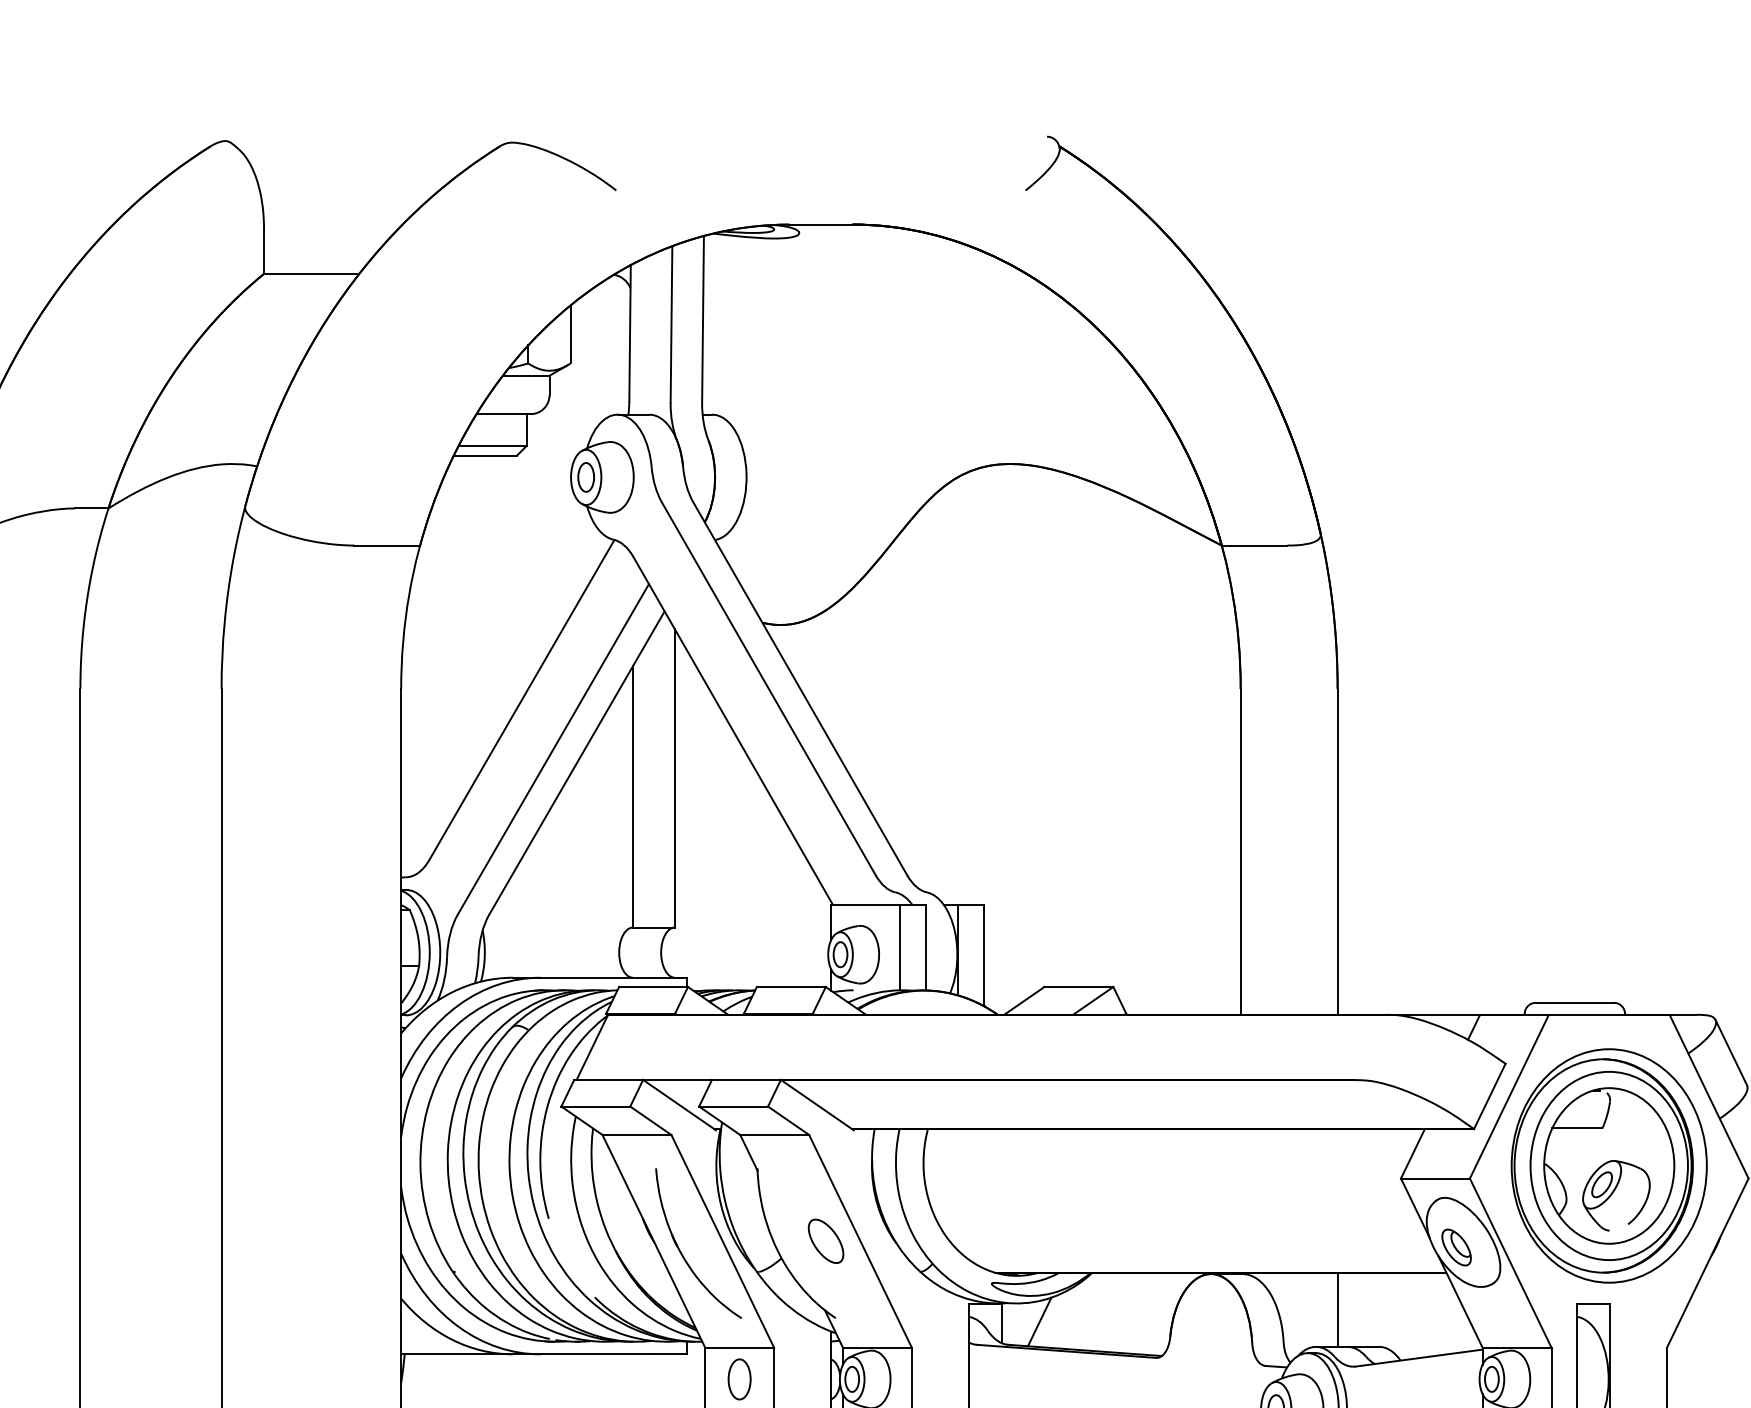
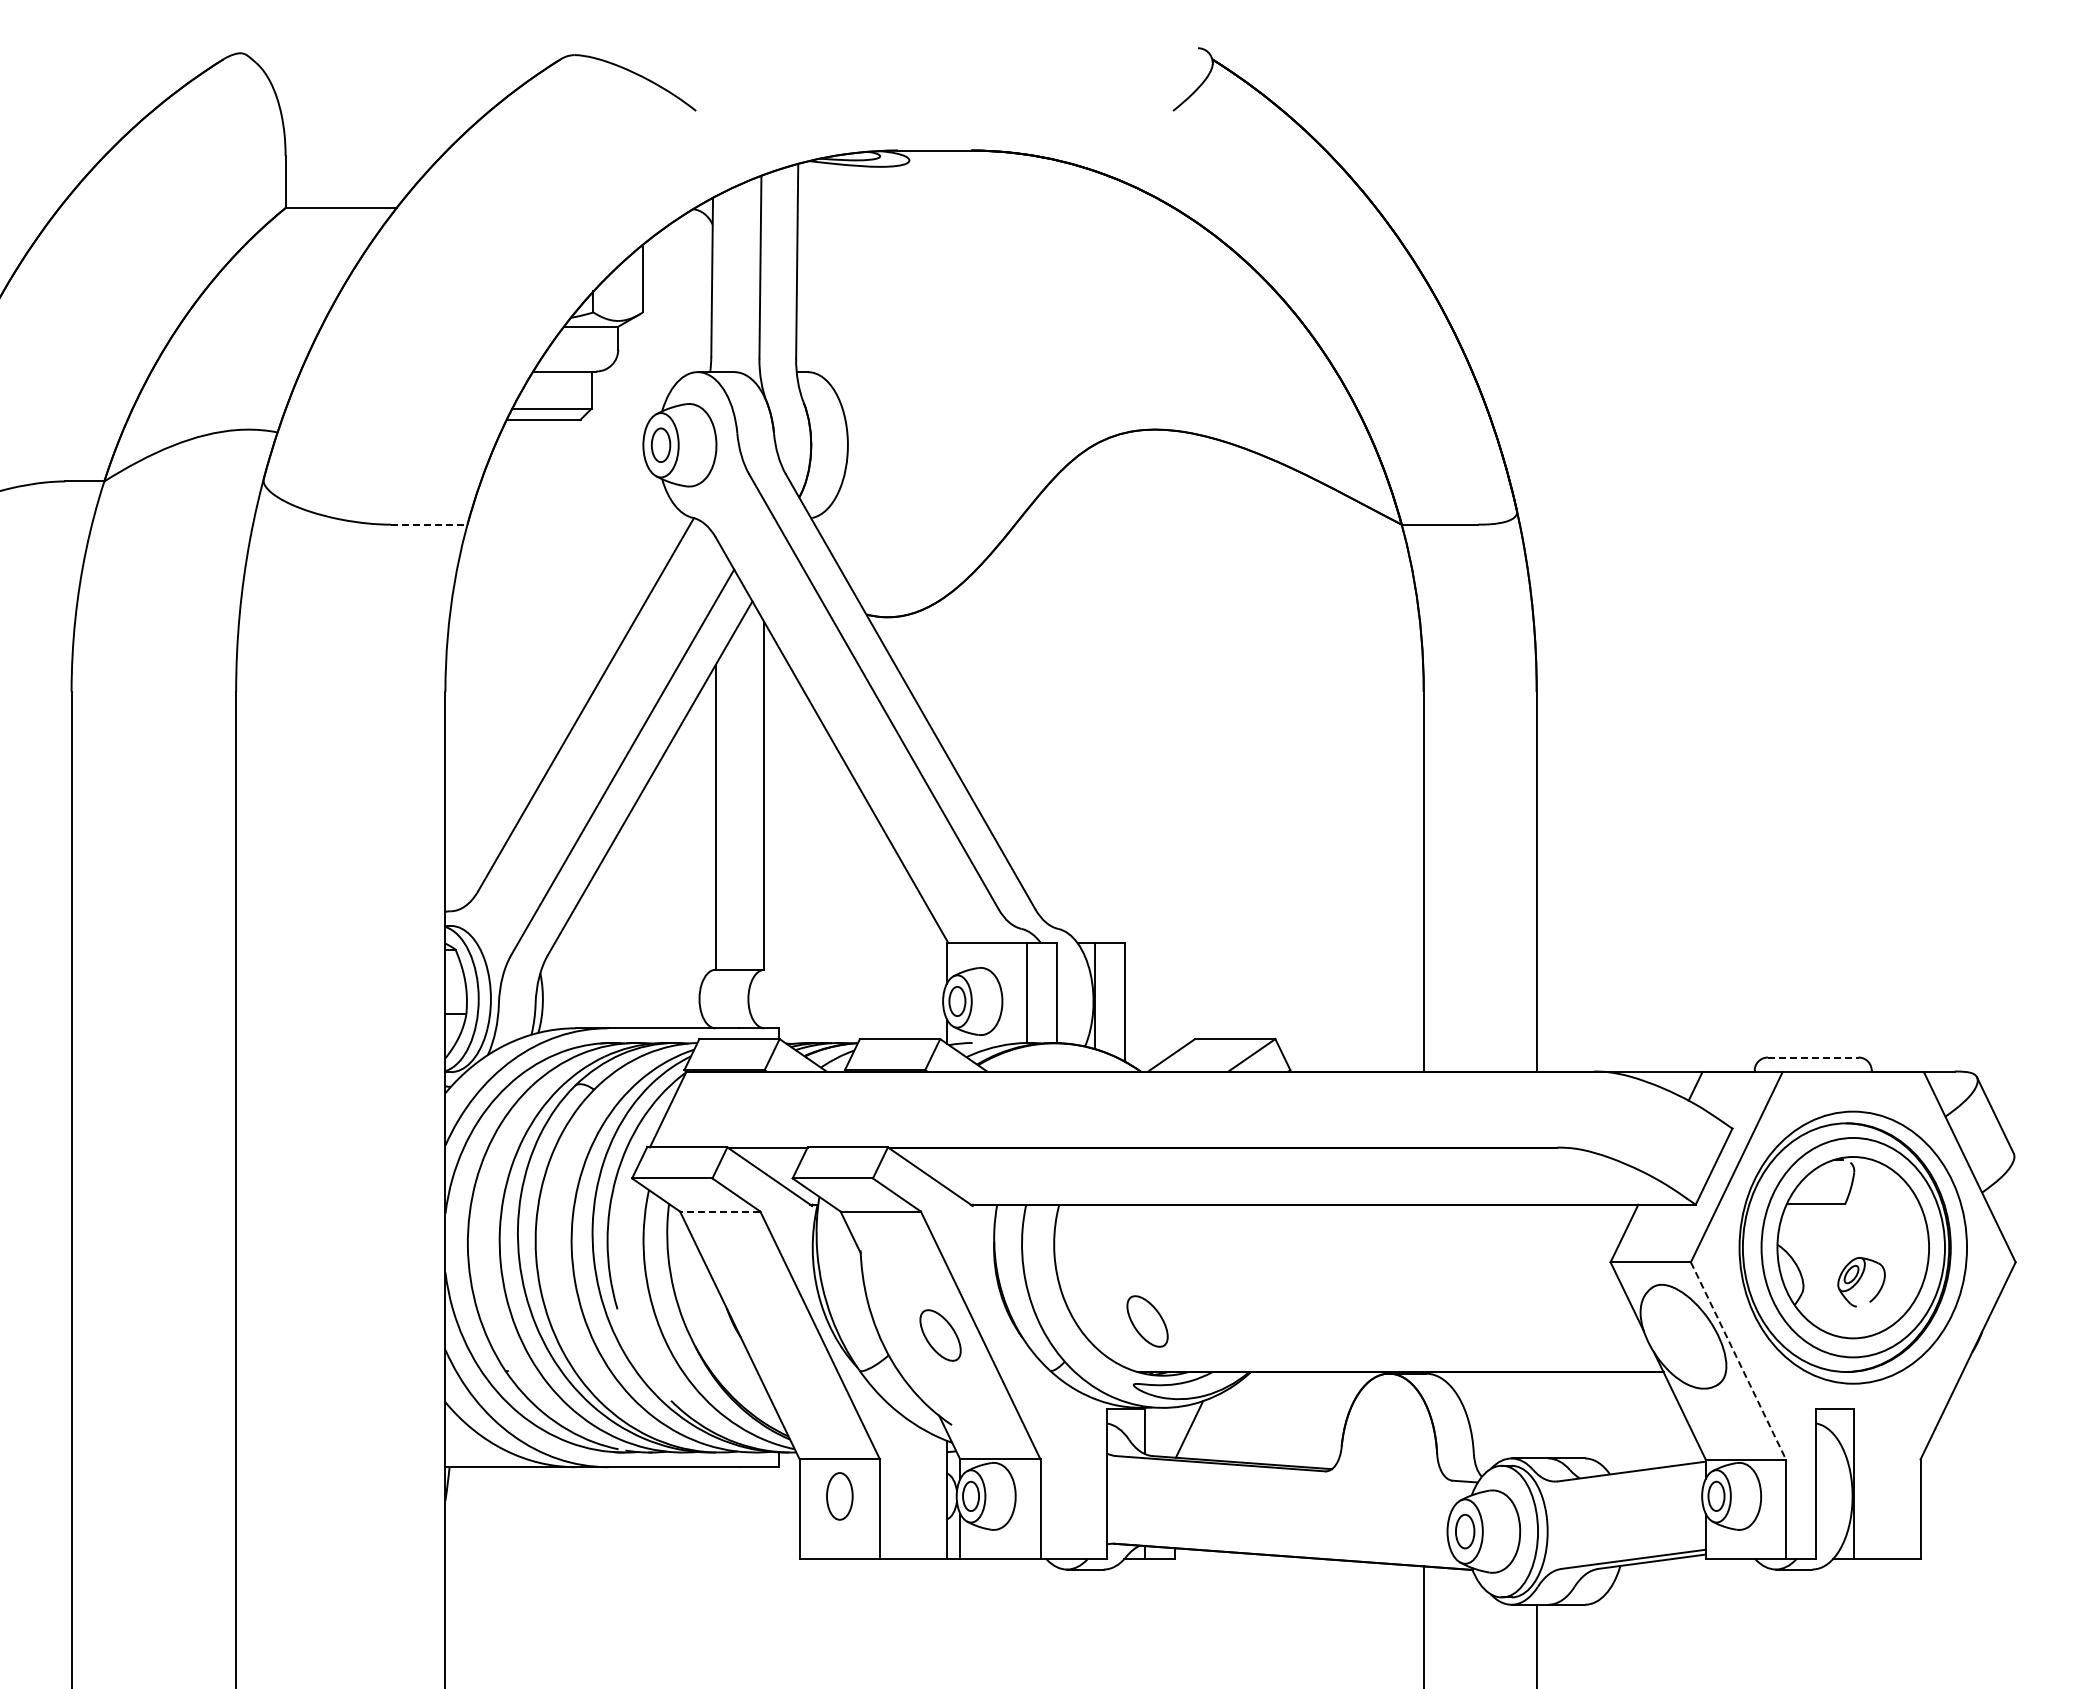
line: (387, 545) -> (429, 524), solid -> dashed
line: (1575, 1002) -> (1813, 1057), solid -> dashed
line: (636, 1134) -> (719, 1211), solid -> dashed
part: (1616, 1194) -> (1861, 1281), size x0.6
part: (1003, 1229) -> (1147, 1321), added
part: (1455, 1247) -> (1674, 1342), removed
part: (680, 1250) -> (771, 1346), removed
line: (1510, 1263) -> (1738, 1361), solid -> dashed
line: (1337, 1309) -> (1536, 1415), removed

